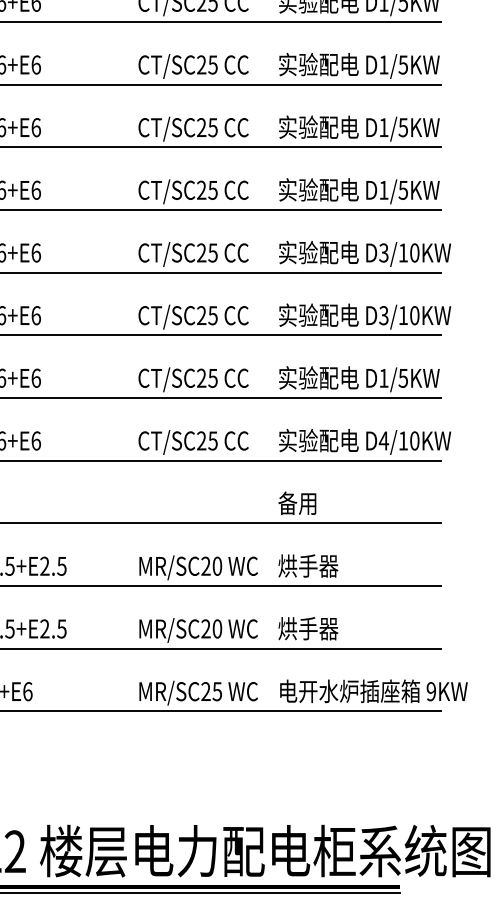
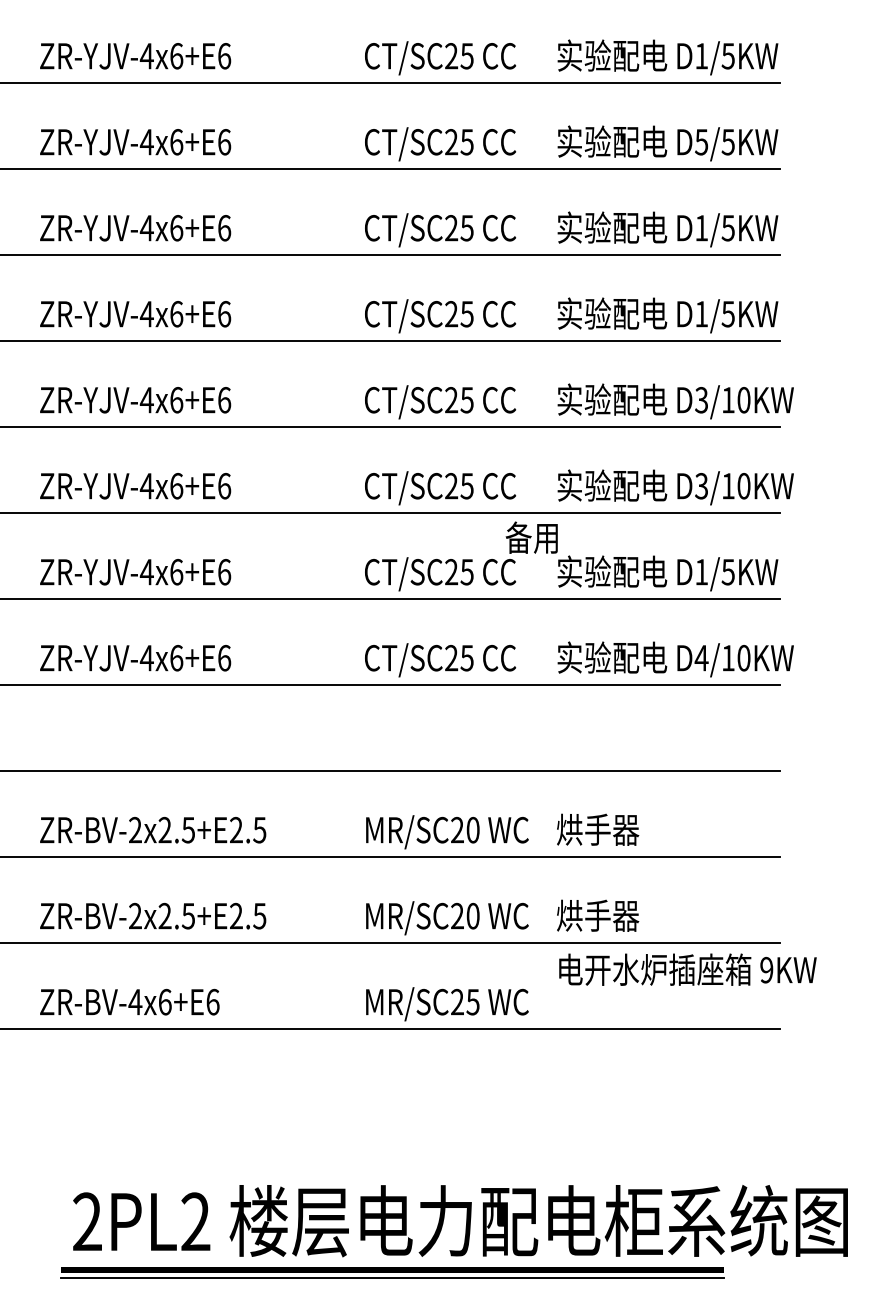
text: (383, 65) -> (701, 142), D1/5KW -> D5/5KW
text: (297, 503) -> (531, 537), moved
text: (373, 691) -> (687, 969), moved

